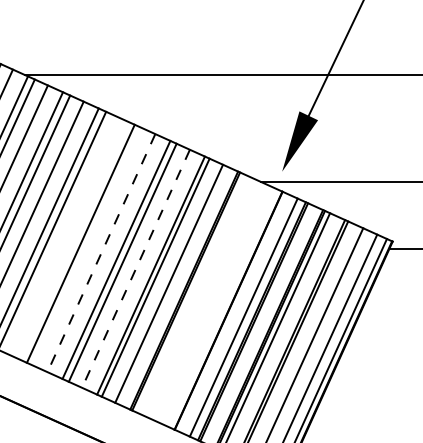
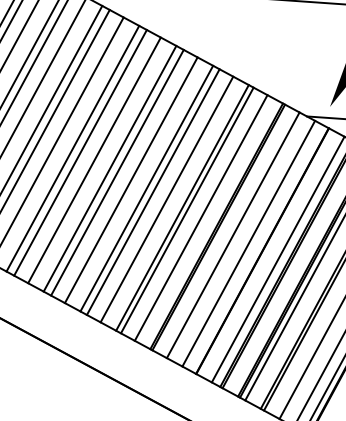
line: (65, 236) -> (94, 159), added
line: (87, 247) -> (116, 173), added
line: (101, 253) -> (131, 180), dashed -> solid
line: (136, 268) -> (167, 199), dashed -> solid
line: (200, 297) -> (233, 234), added
line: (215, 304) -> (249, 243), added

